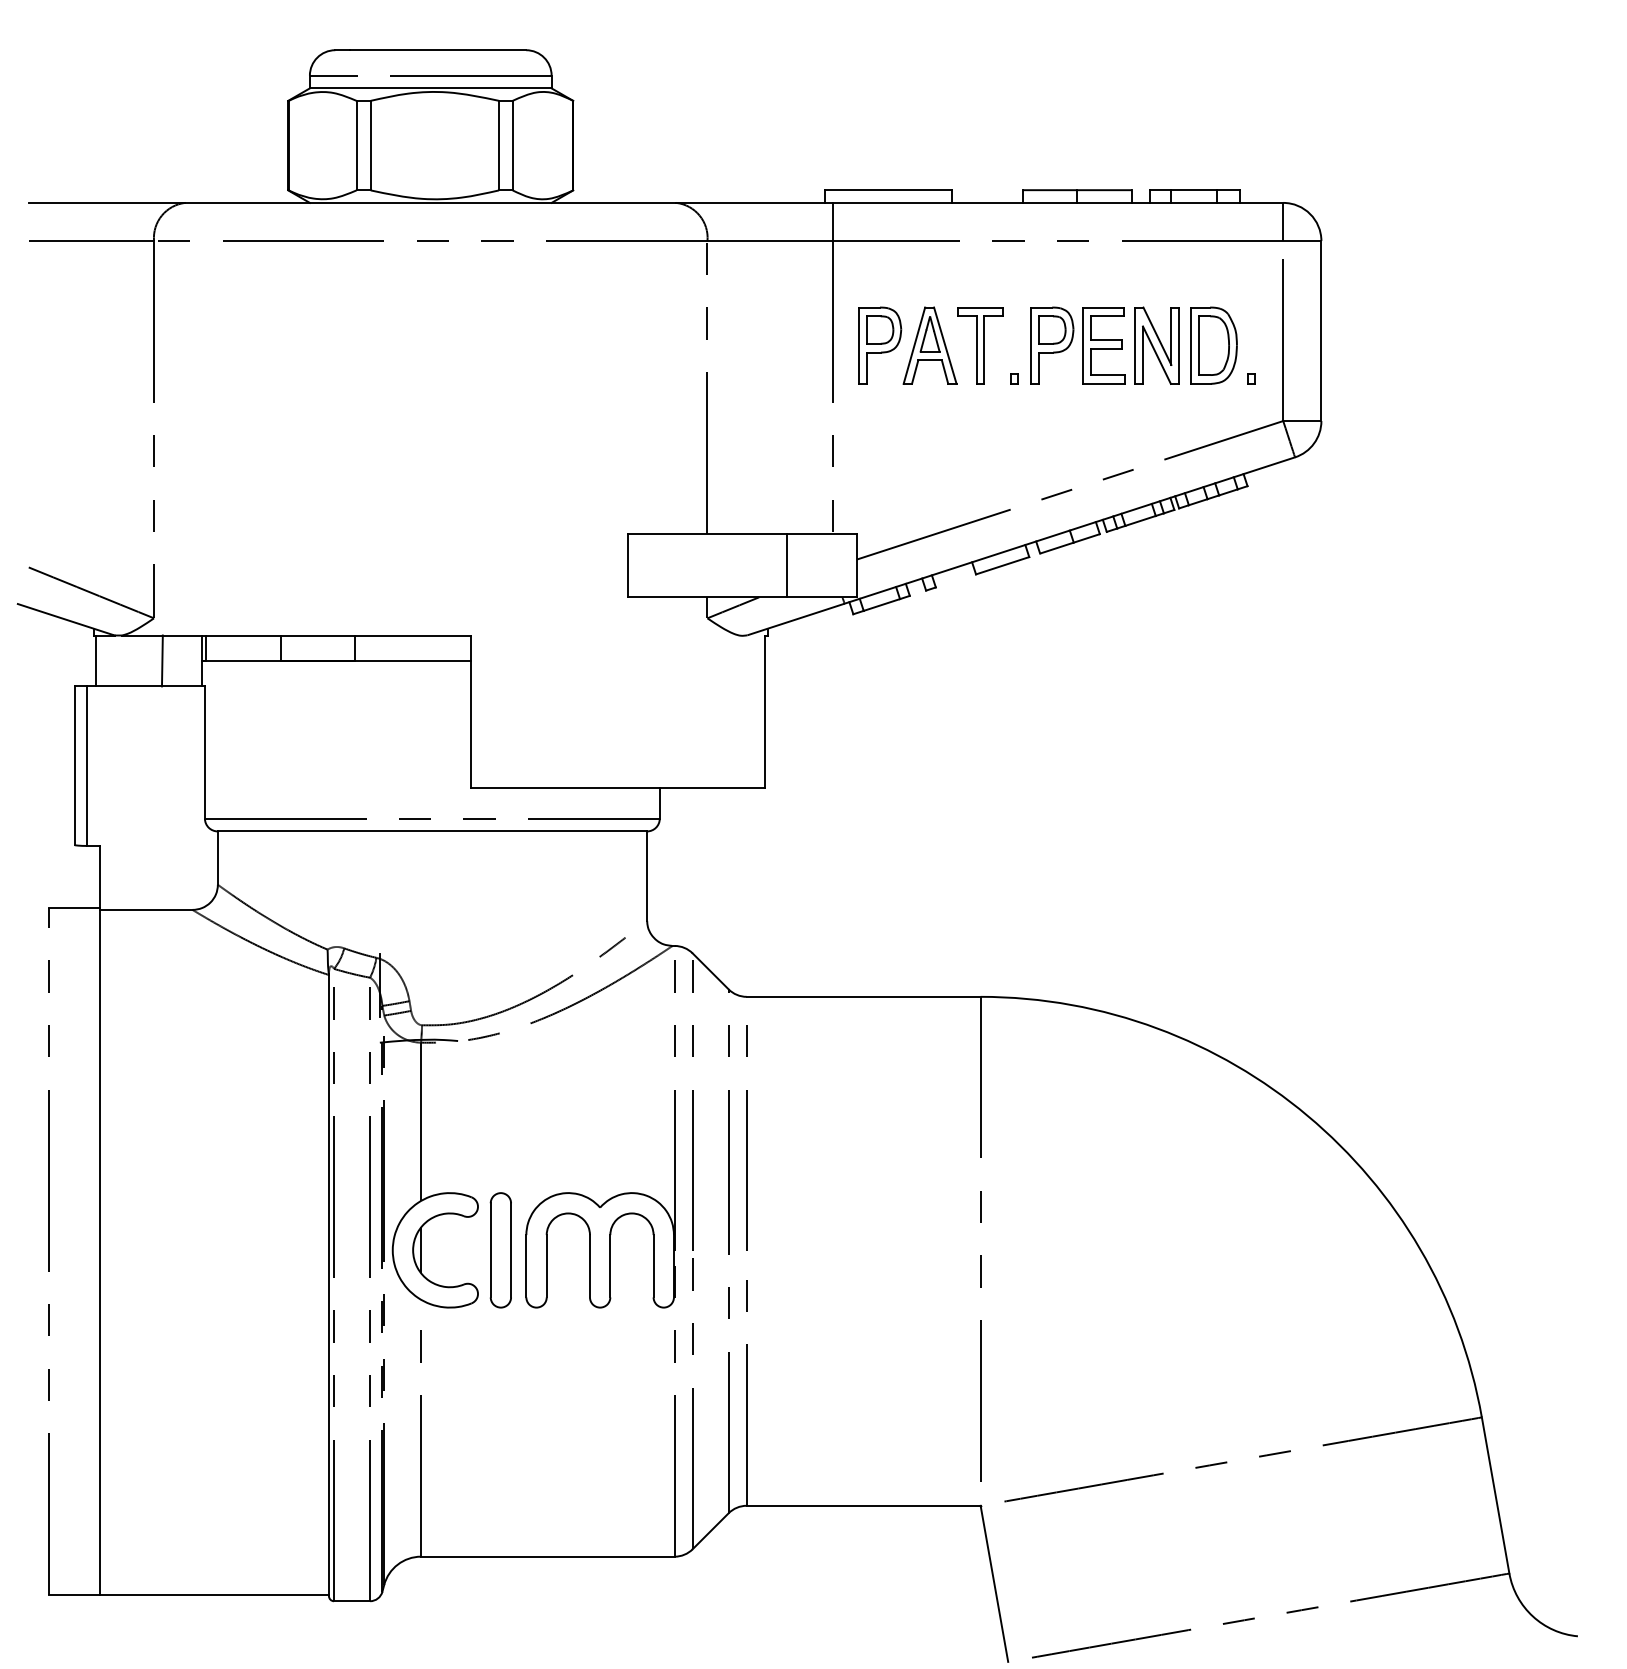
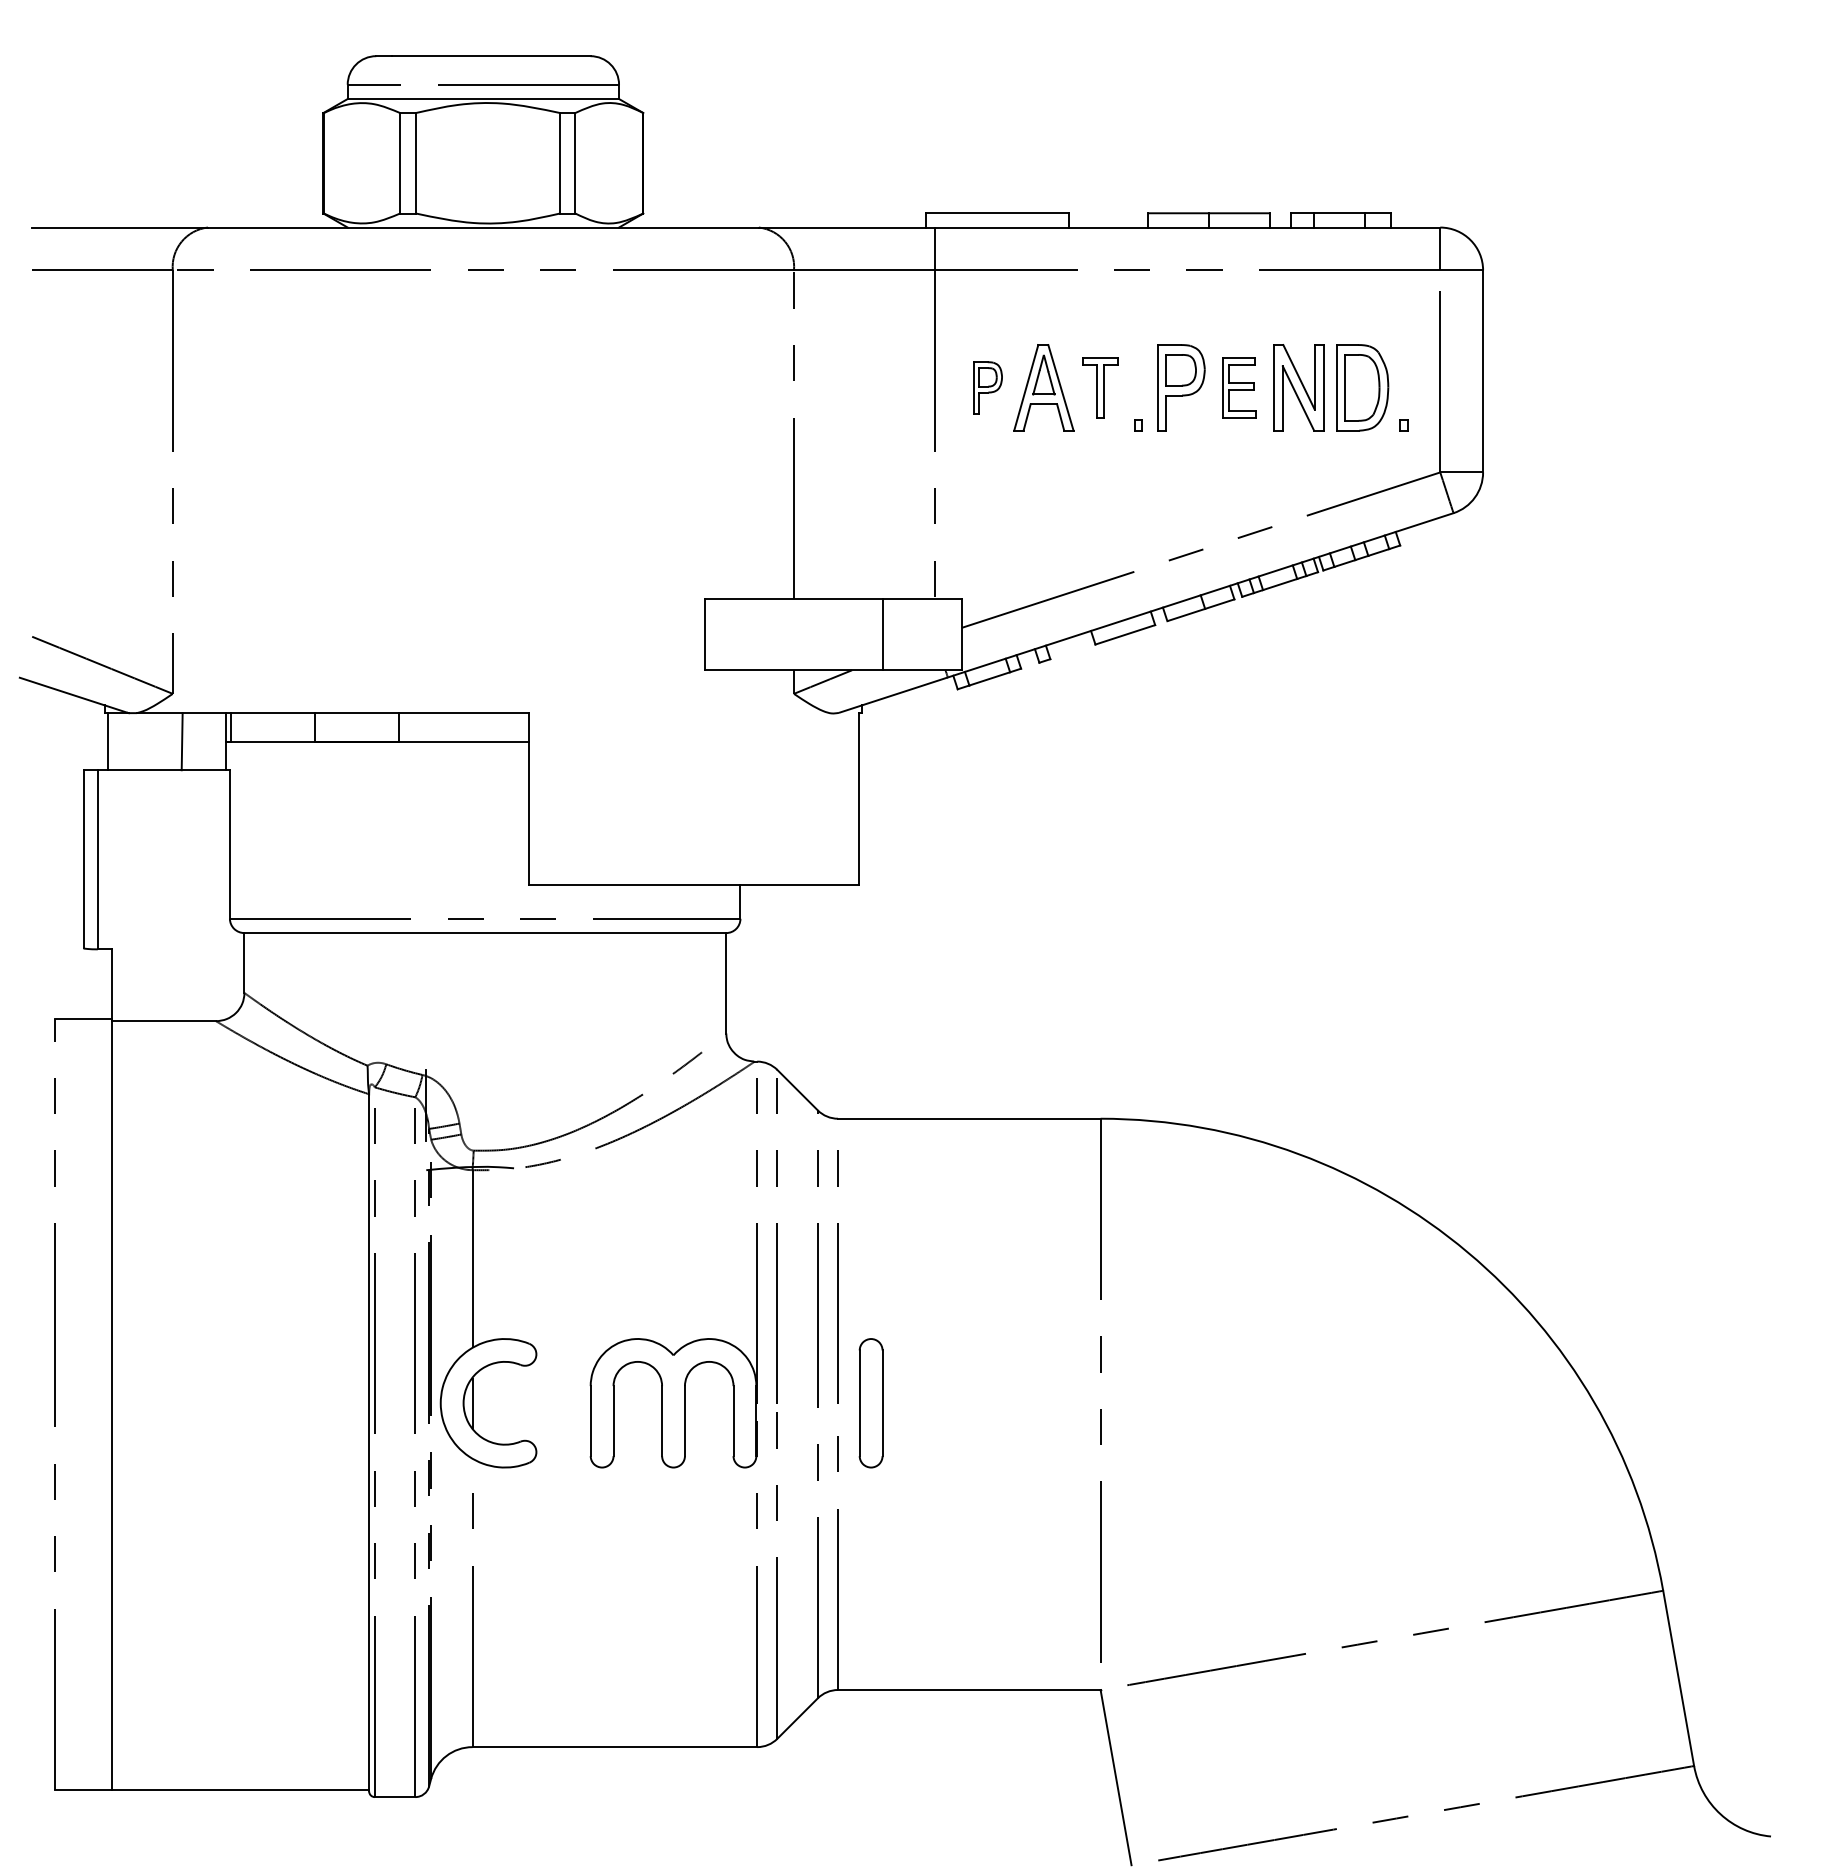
part: (879, 345) -> (987, 387), size x0.6
part: (980, 345) -> (1100, 387), size x0.7
part: (1104, 345) -> (1239, 387), size x0.7
part: (500, 1250) -> (870, 1403), moved

